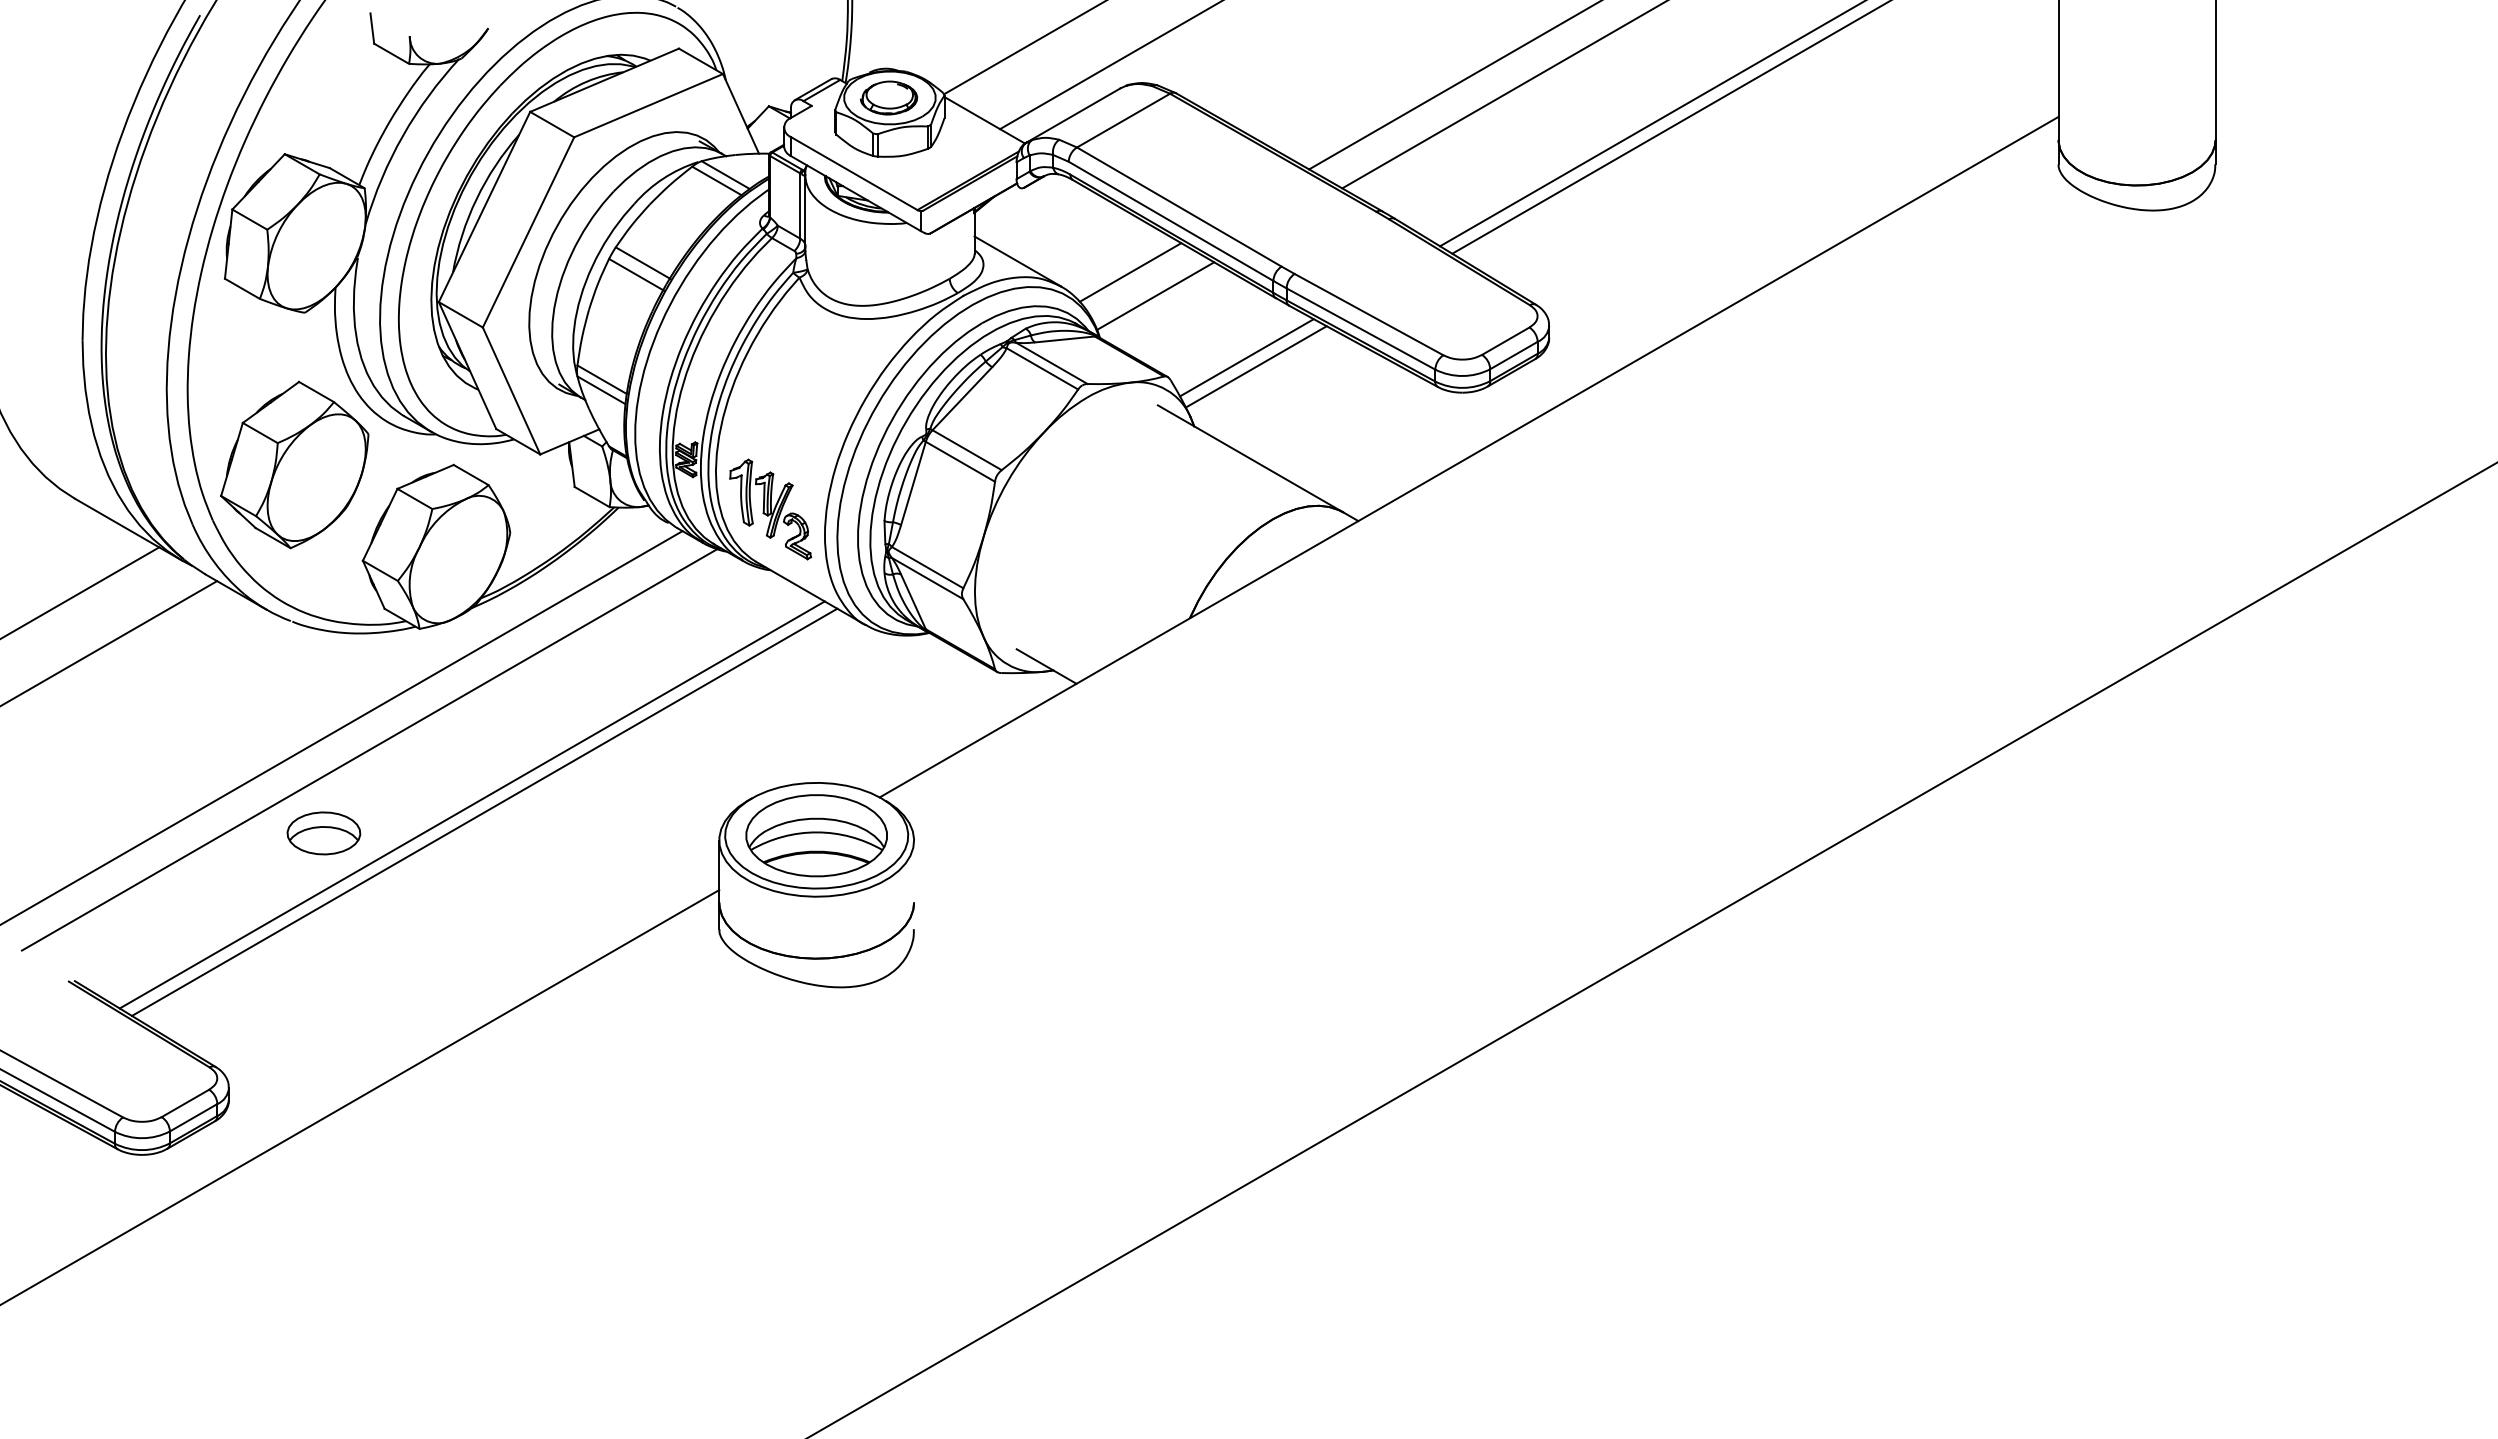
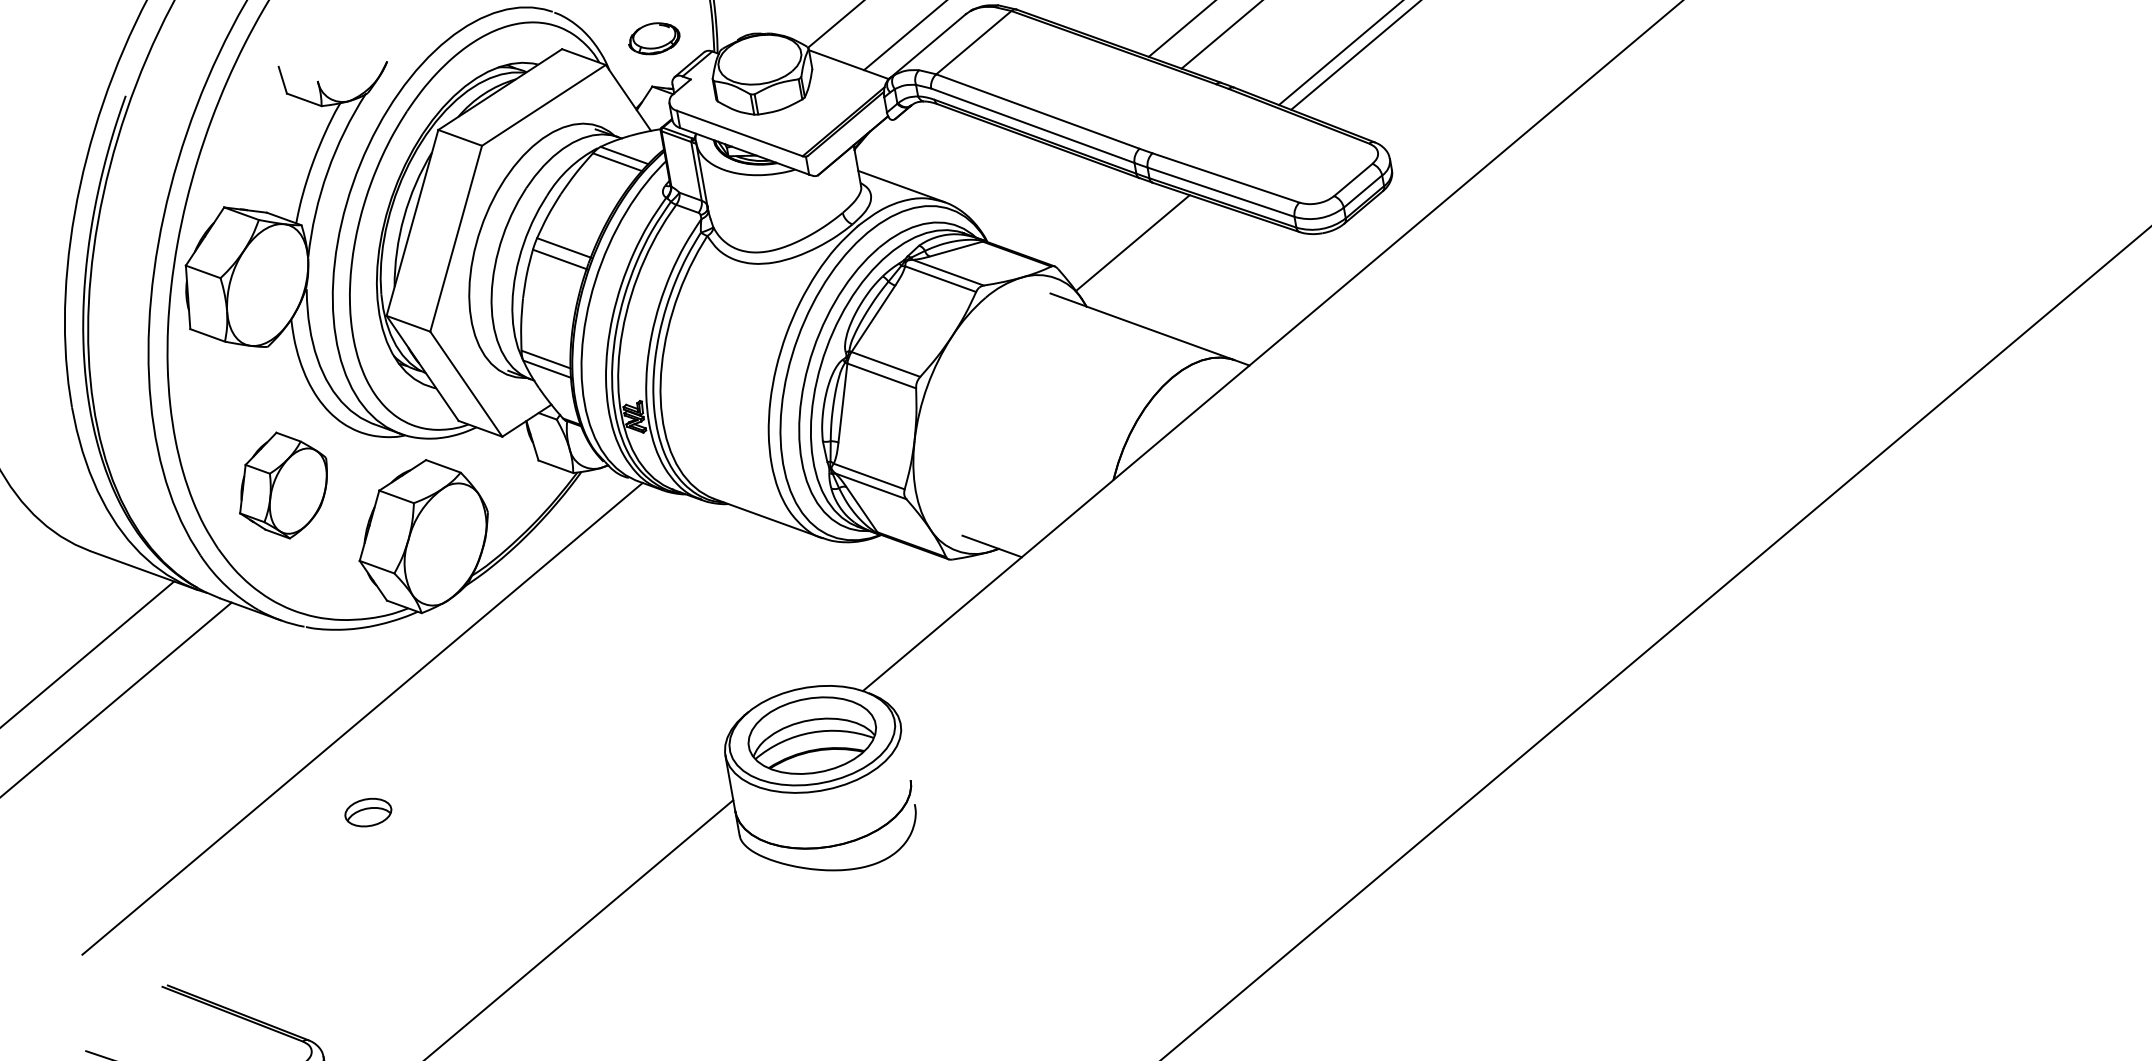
part: (889, 97) -> (654, 38), moved
line: (1130, 272) -> (1004, 178), removed
line: (1155, 295) -> (1030, 194), removed
line: (1246, 357) -> (1122, 236), removed
part: (294, 464) -> (282, 485), size x0.7
part: (770, 509) -> (718, 449), removed
line: (369, 749) -> (395, 729), removed
line: (471, 804) -> (496, 762), removed
line: (484, 811) -> (509, 767), removed
part: (323, 833) -> (367, 812), size x0.7

